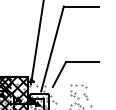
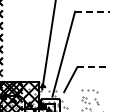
line: (81, 6) -> (92, 11), solid -> dashed
line: (82, 62) -> (93, 67), solid -> dashed

